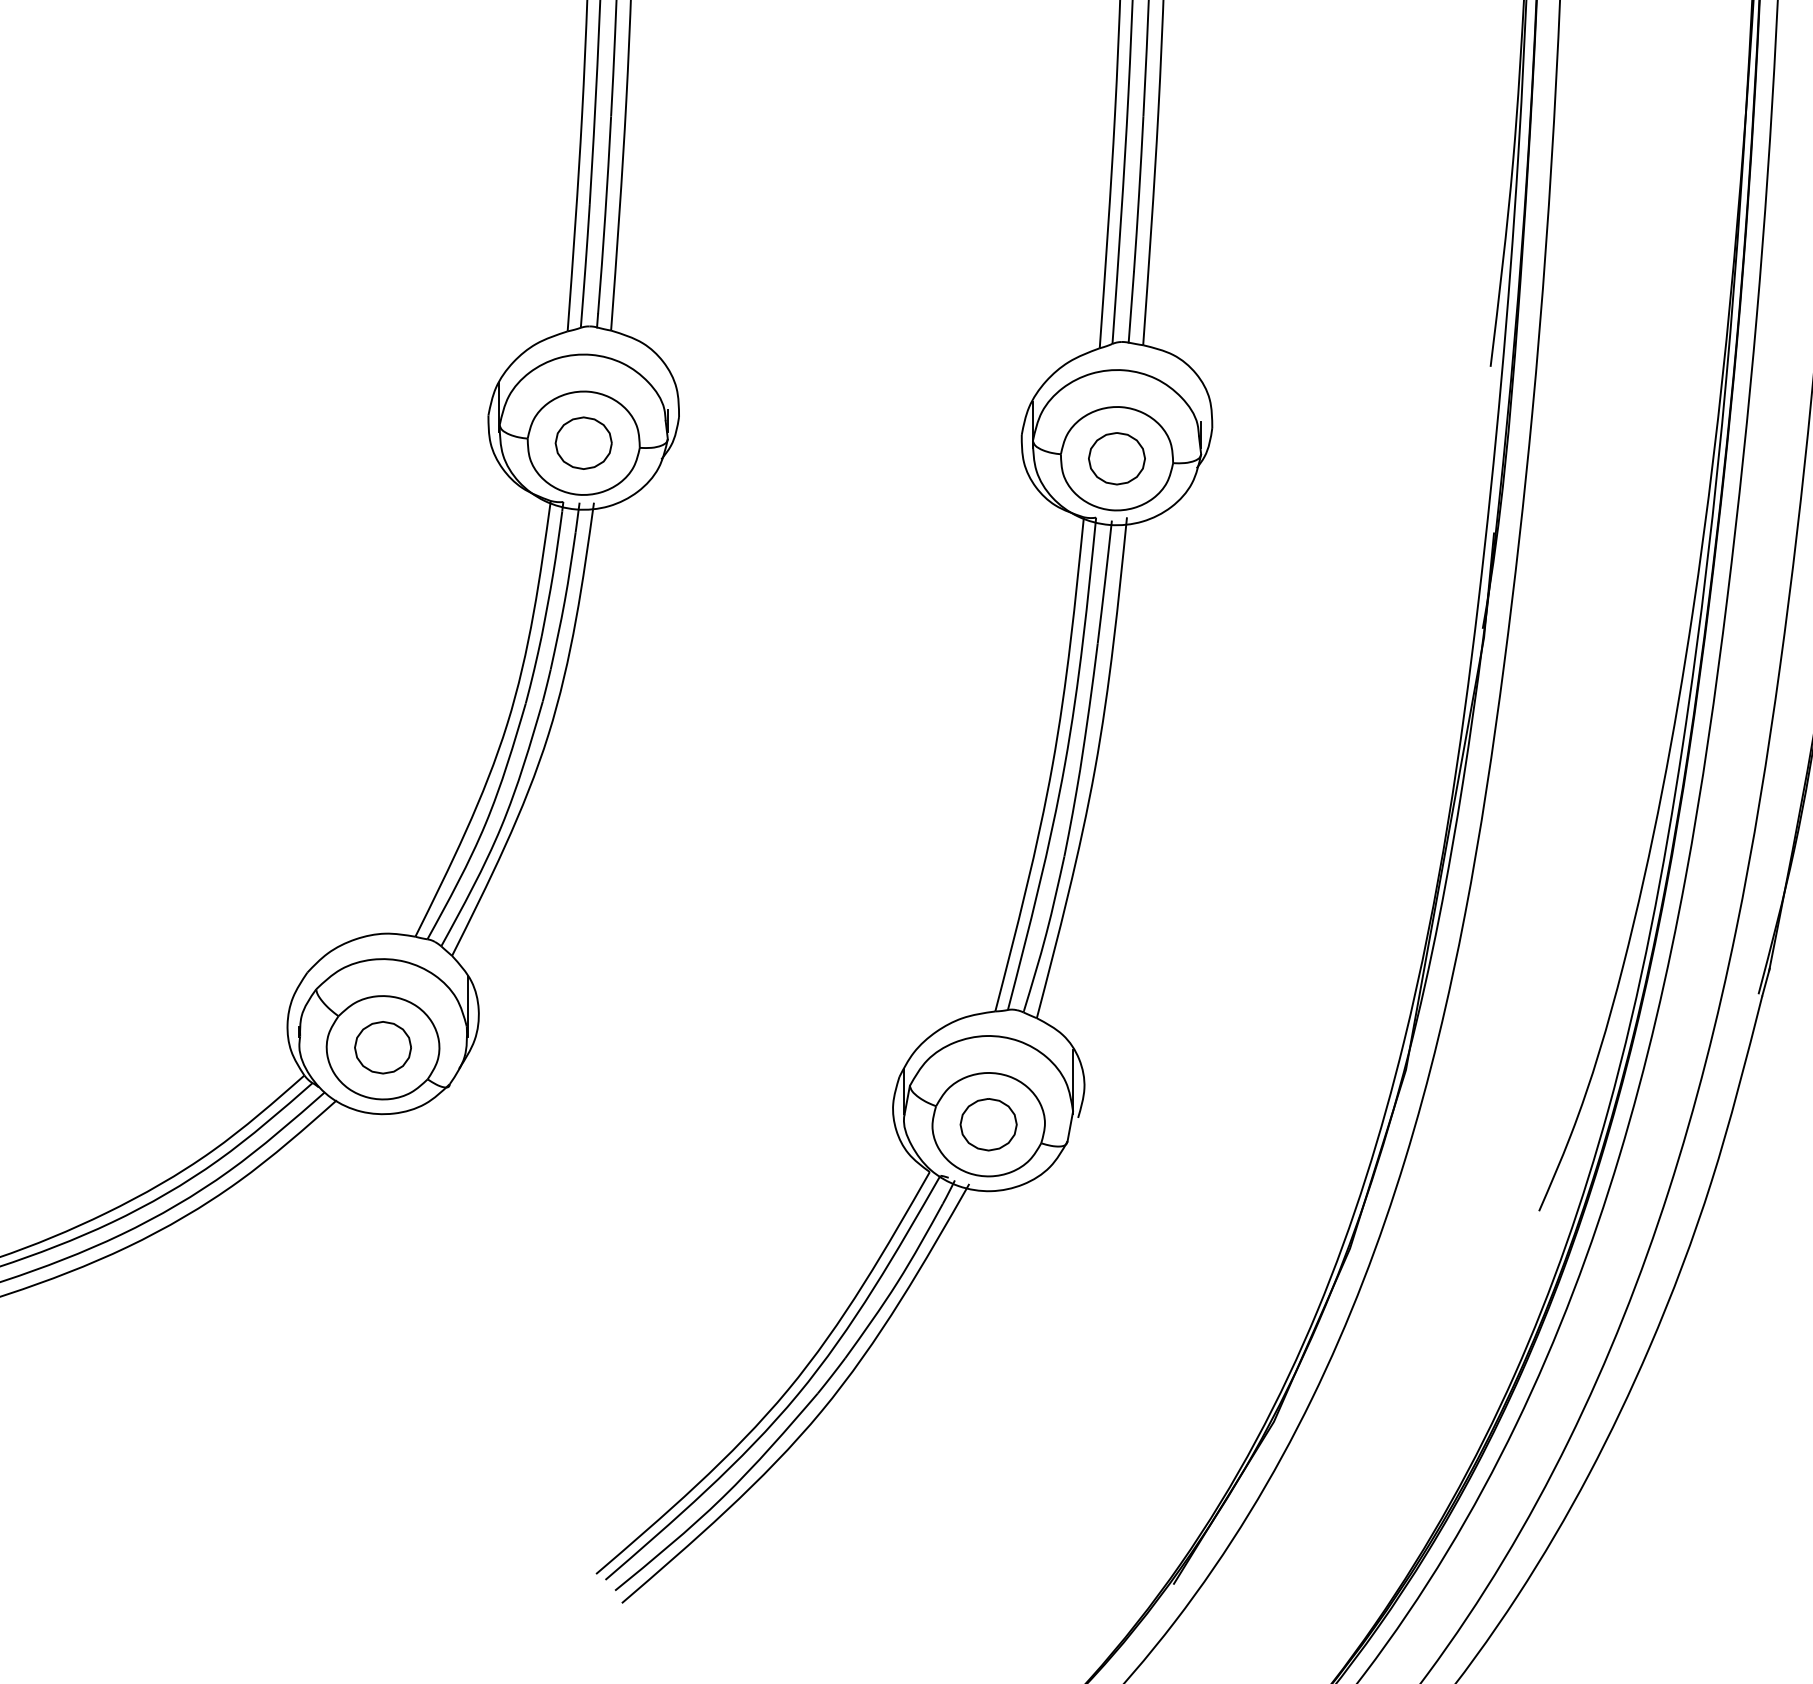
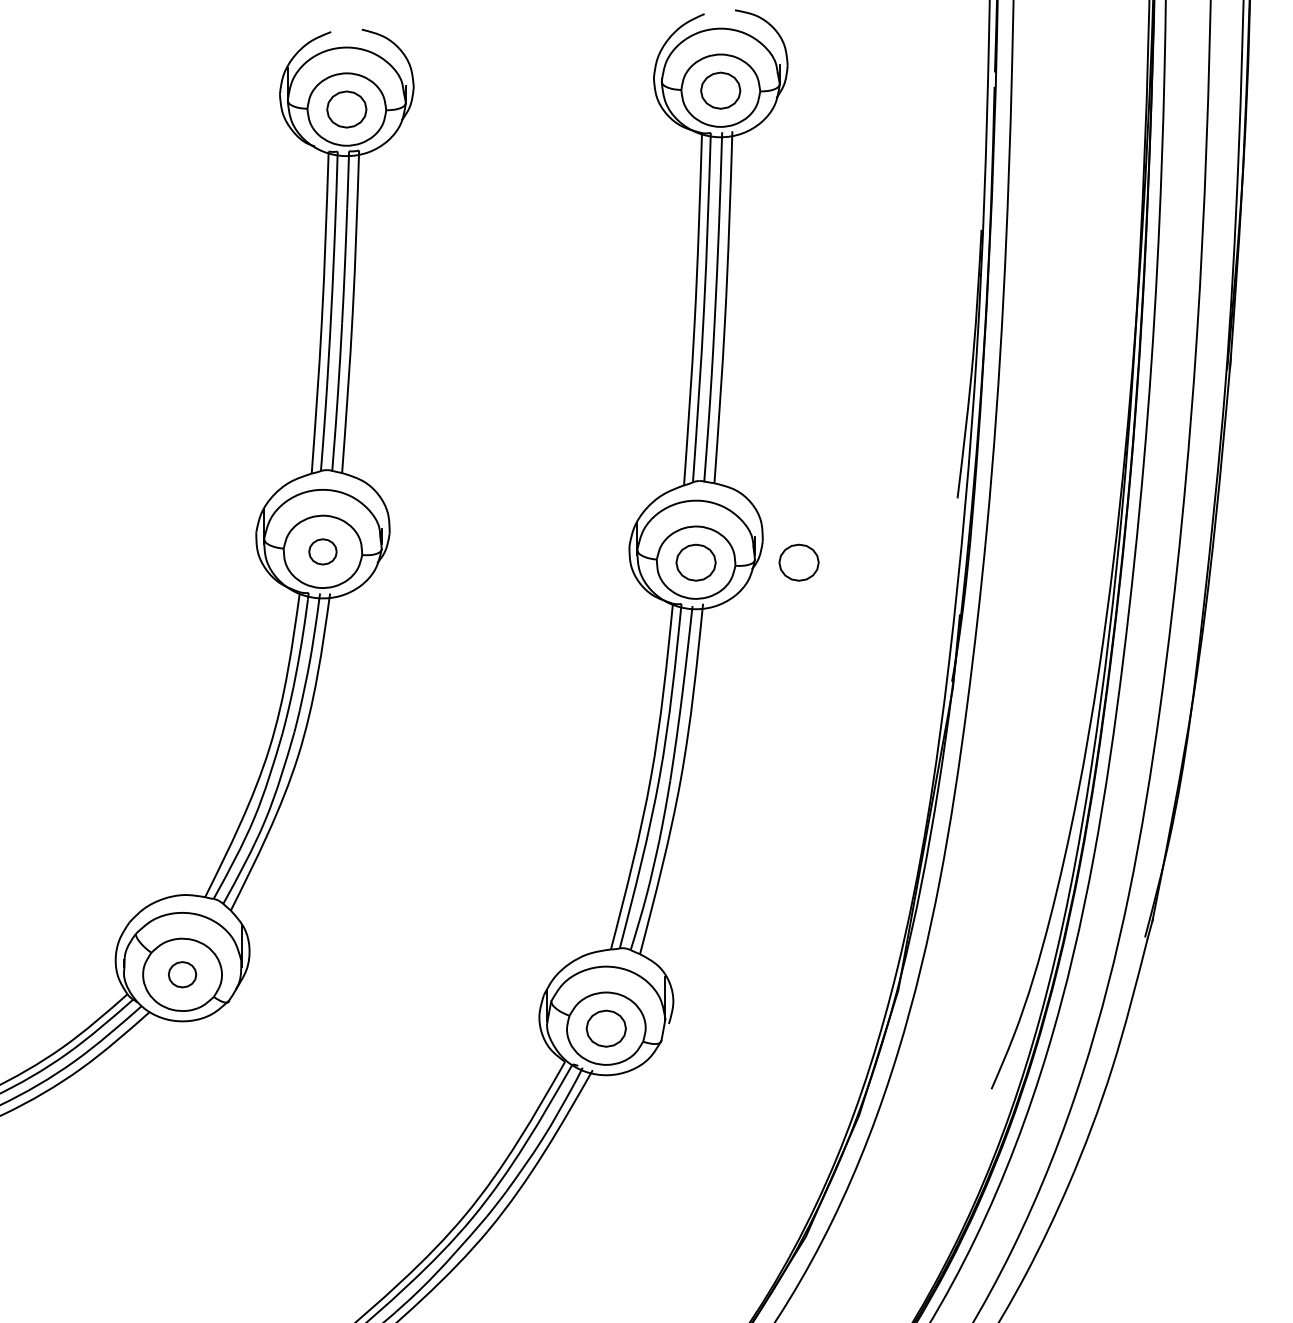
part: (583, 442) -> (322, 551), size x0.7
part: (1263, 458) -> (798, 562), added
part: (382, 1047) -> (182, 974), size x0.7

